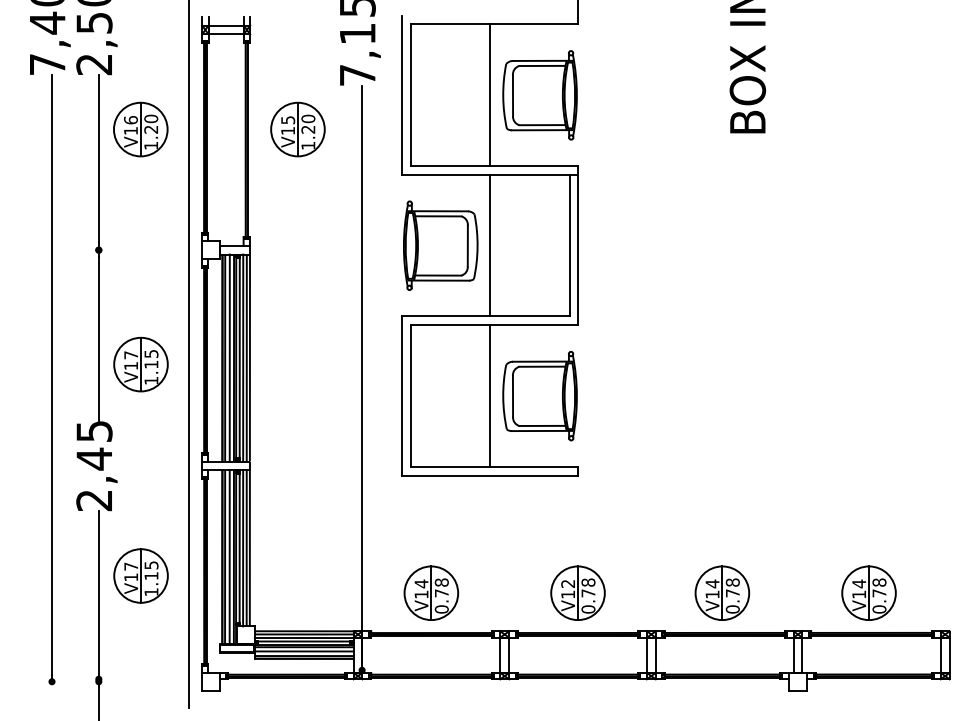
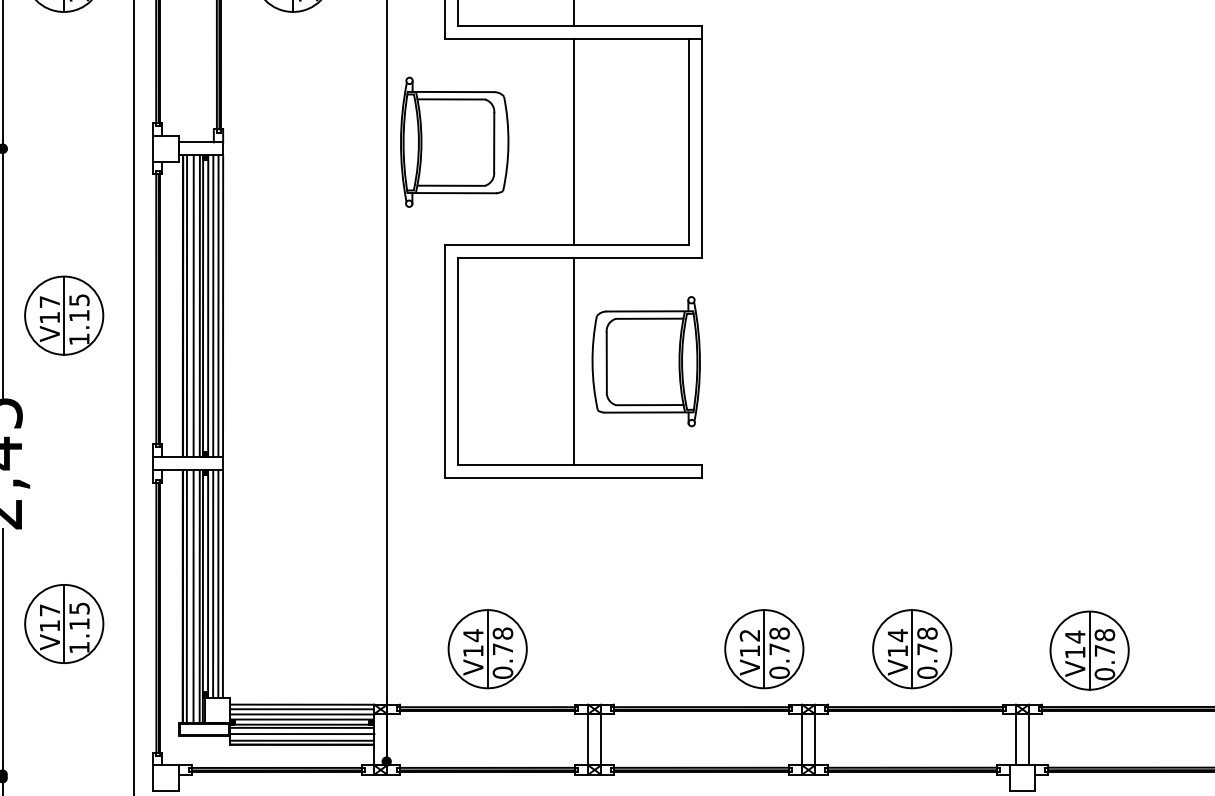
part: (440, 245) -> (454, 141), moved
part: (577, 592) -> (763, 648), moved
part: (868, 592) -> (1088, 649), moved

